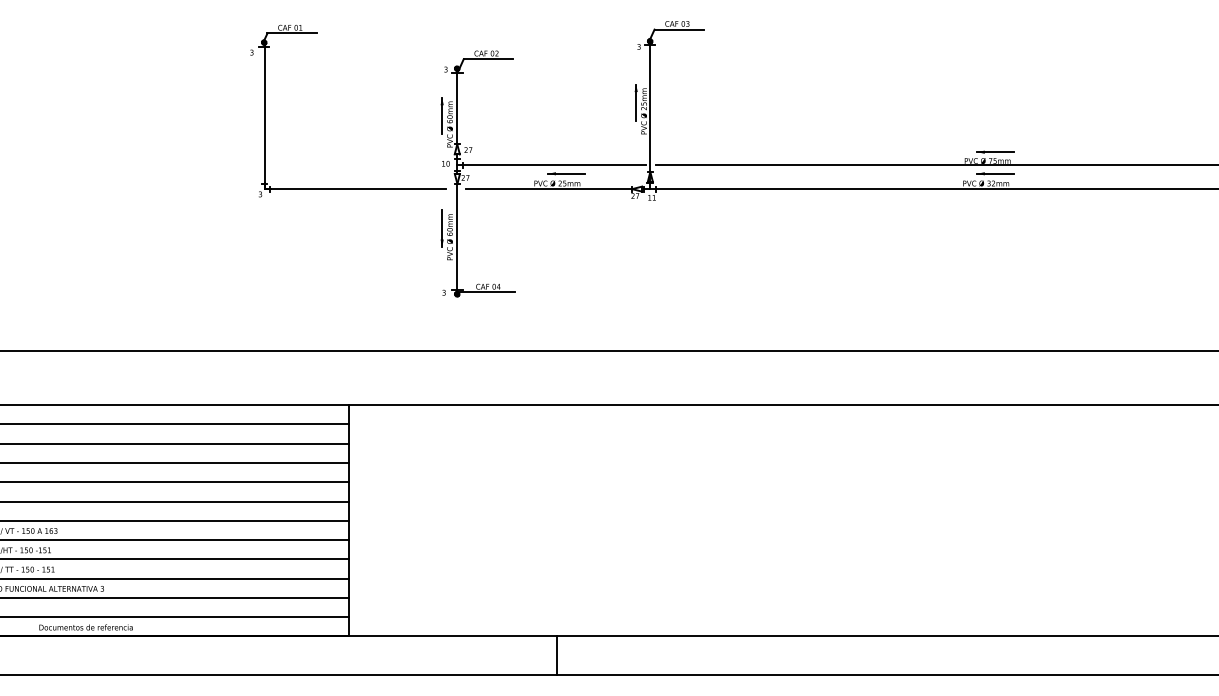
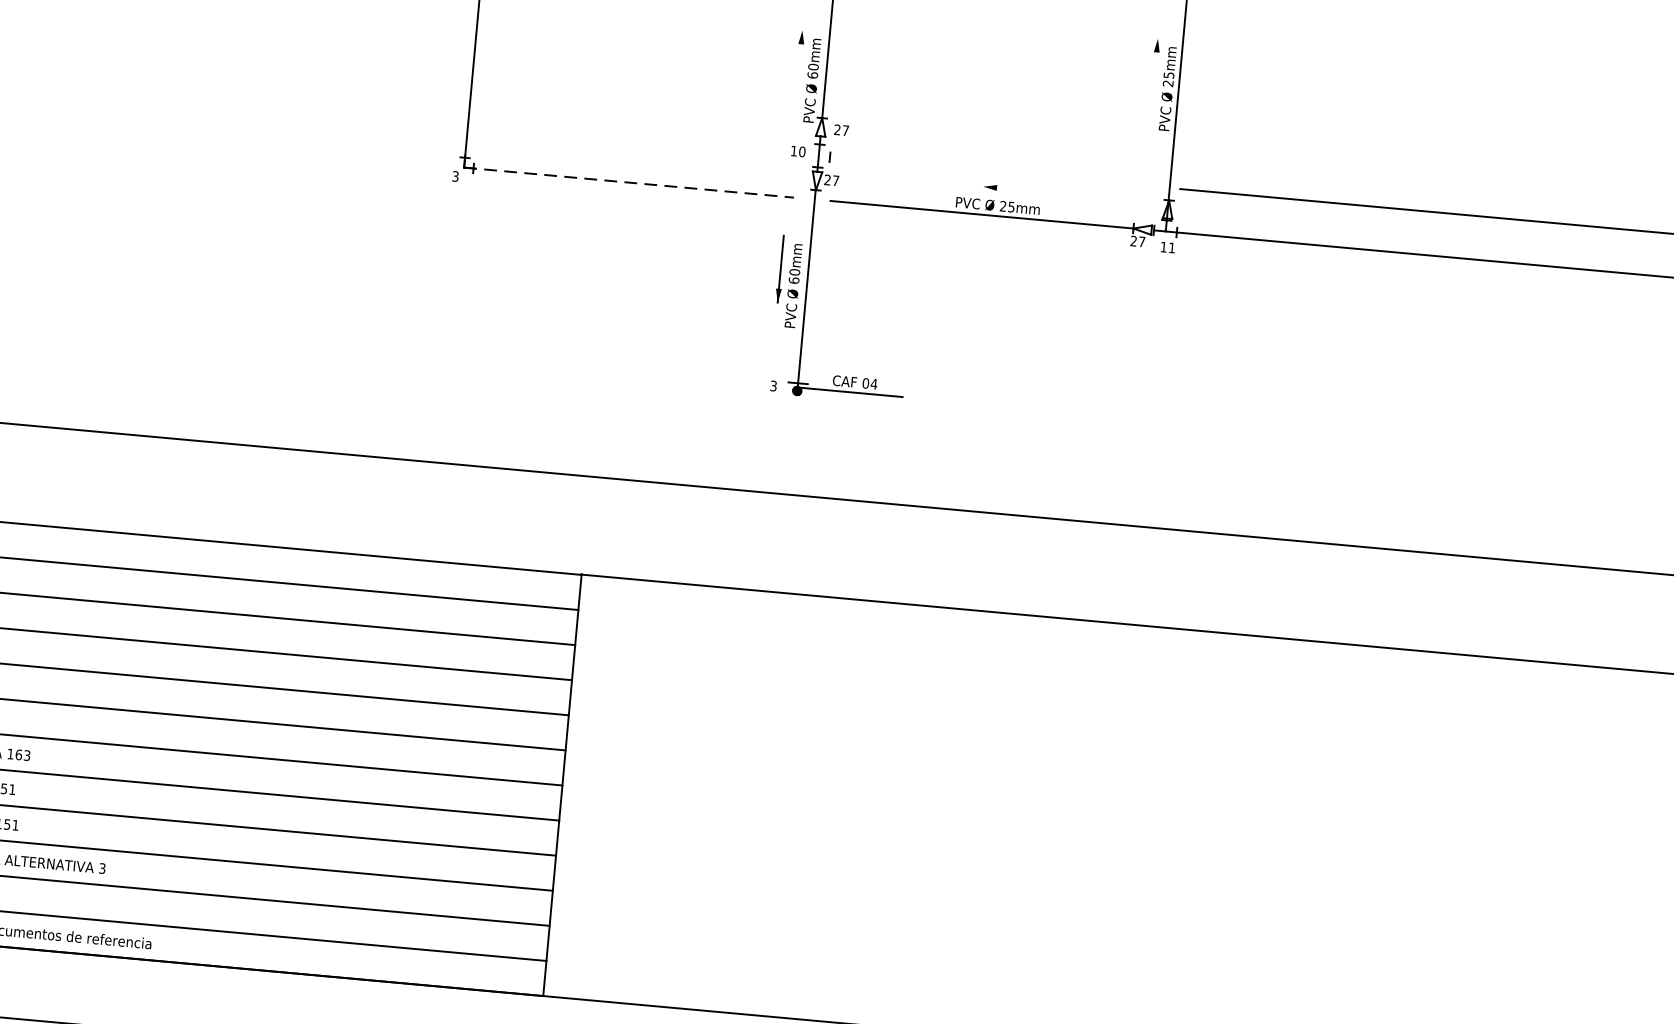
line: (636, 102) -> (1155, 71), removed
line: (442, 115) -> (800, 63), removed
line: (551, 165) -> (990, 172), removed
line: (566, 173) -> (1016, 189), removed
line: (355, 189) -> (629, 183), solid -> dashed

